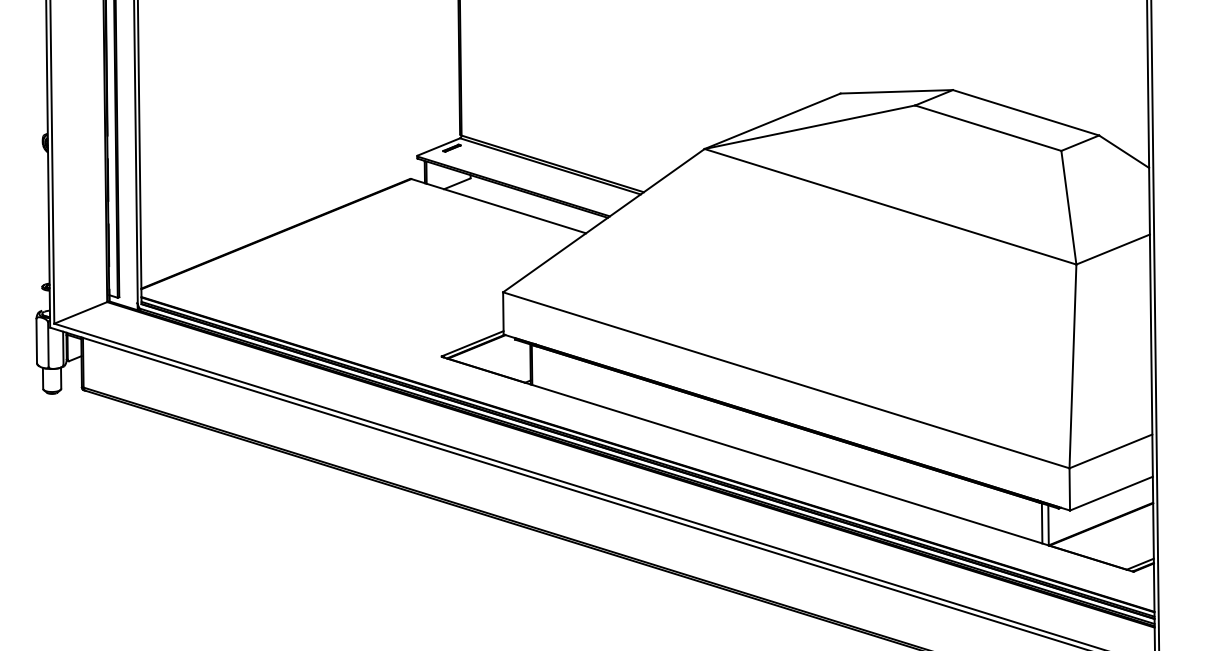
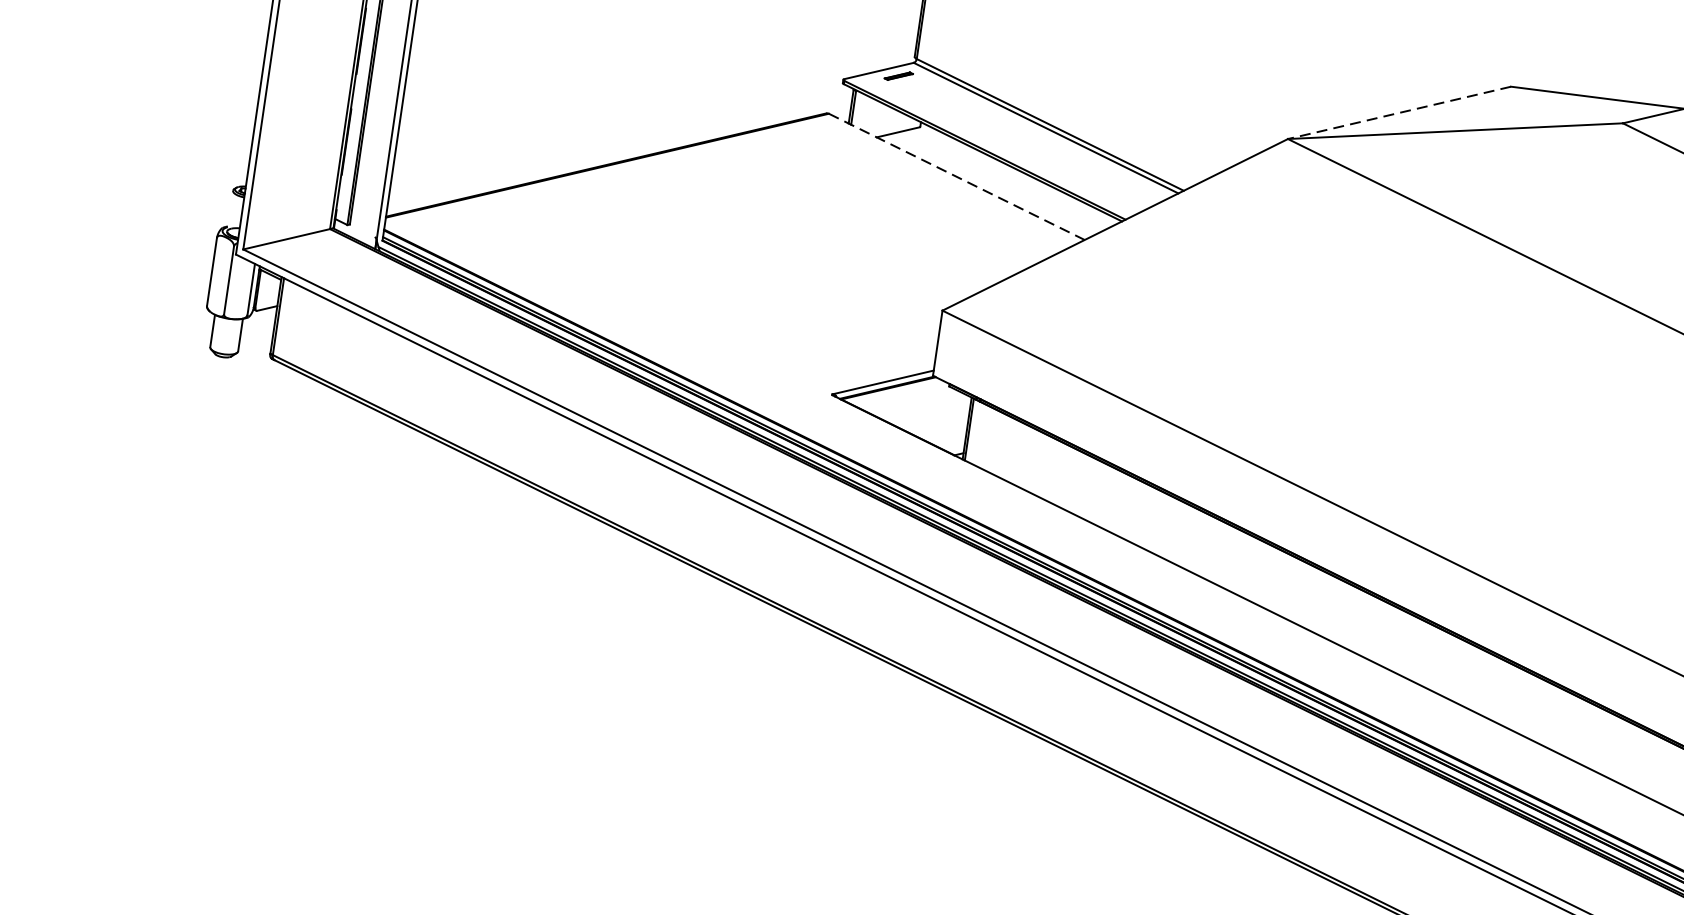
line: (772, 121) -> (1399, 113), solid -> dashed
line: (499, 206) -> (957, 177), solid -> dashed

